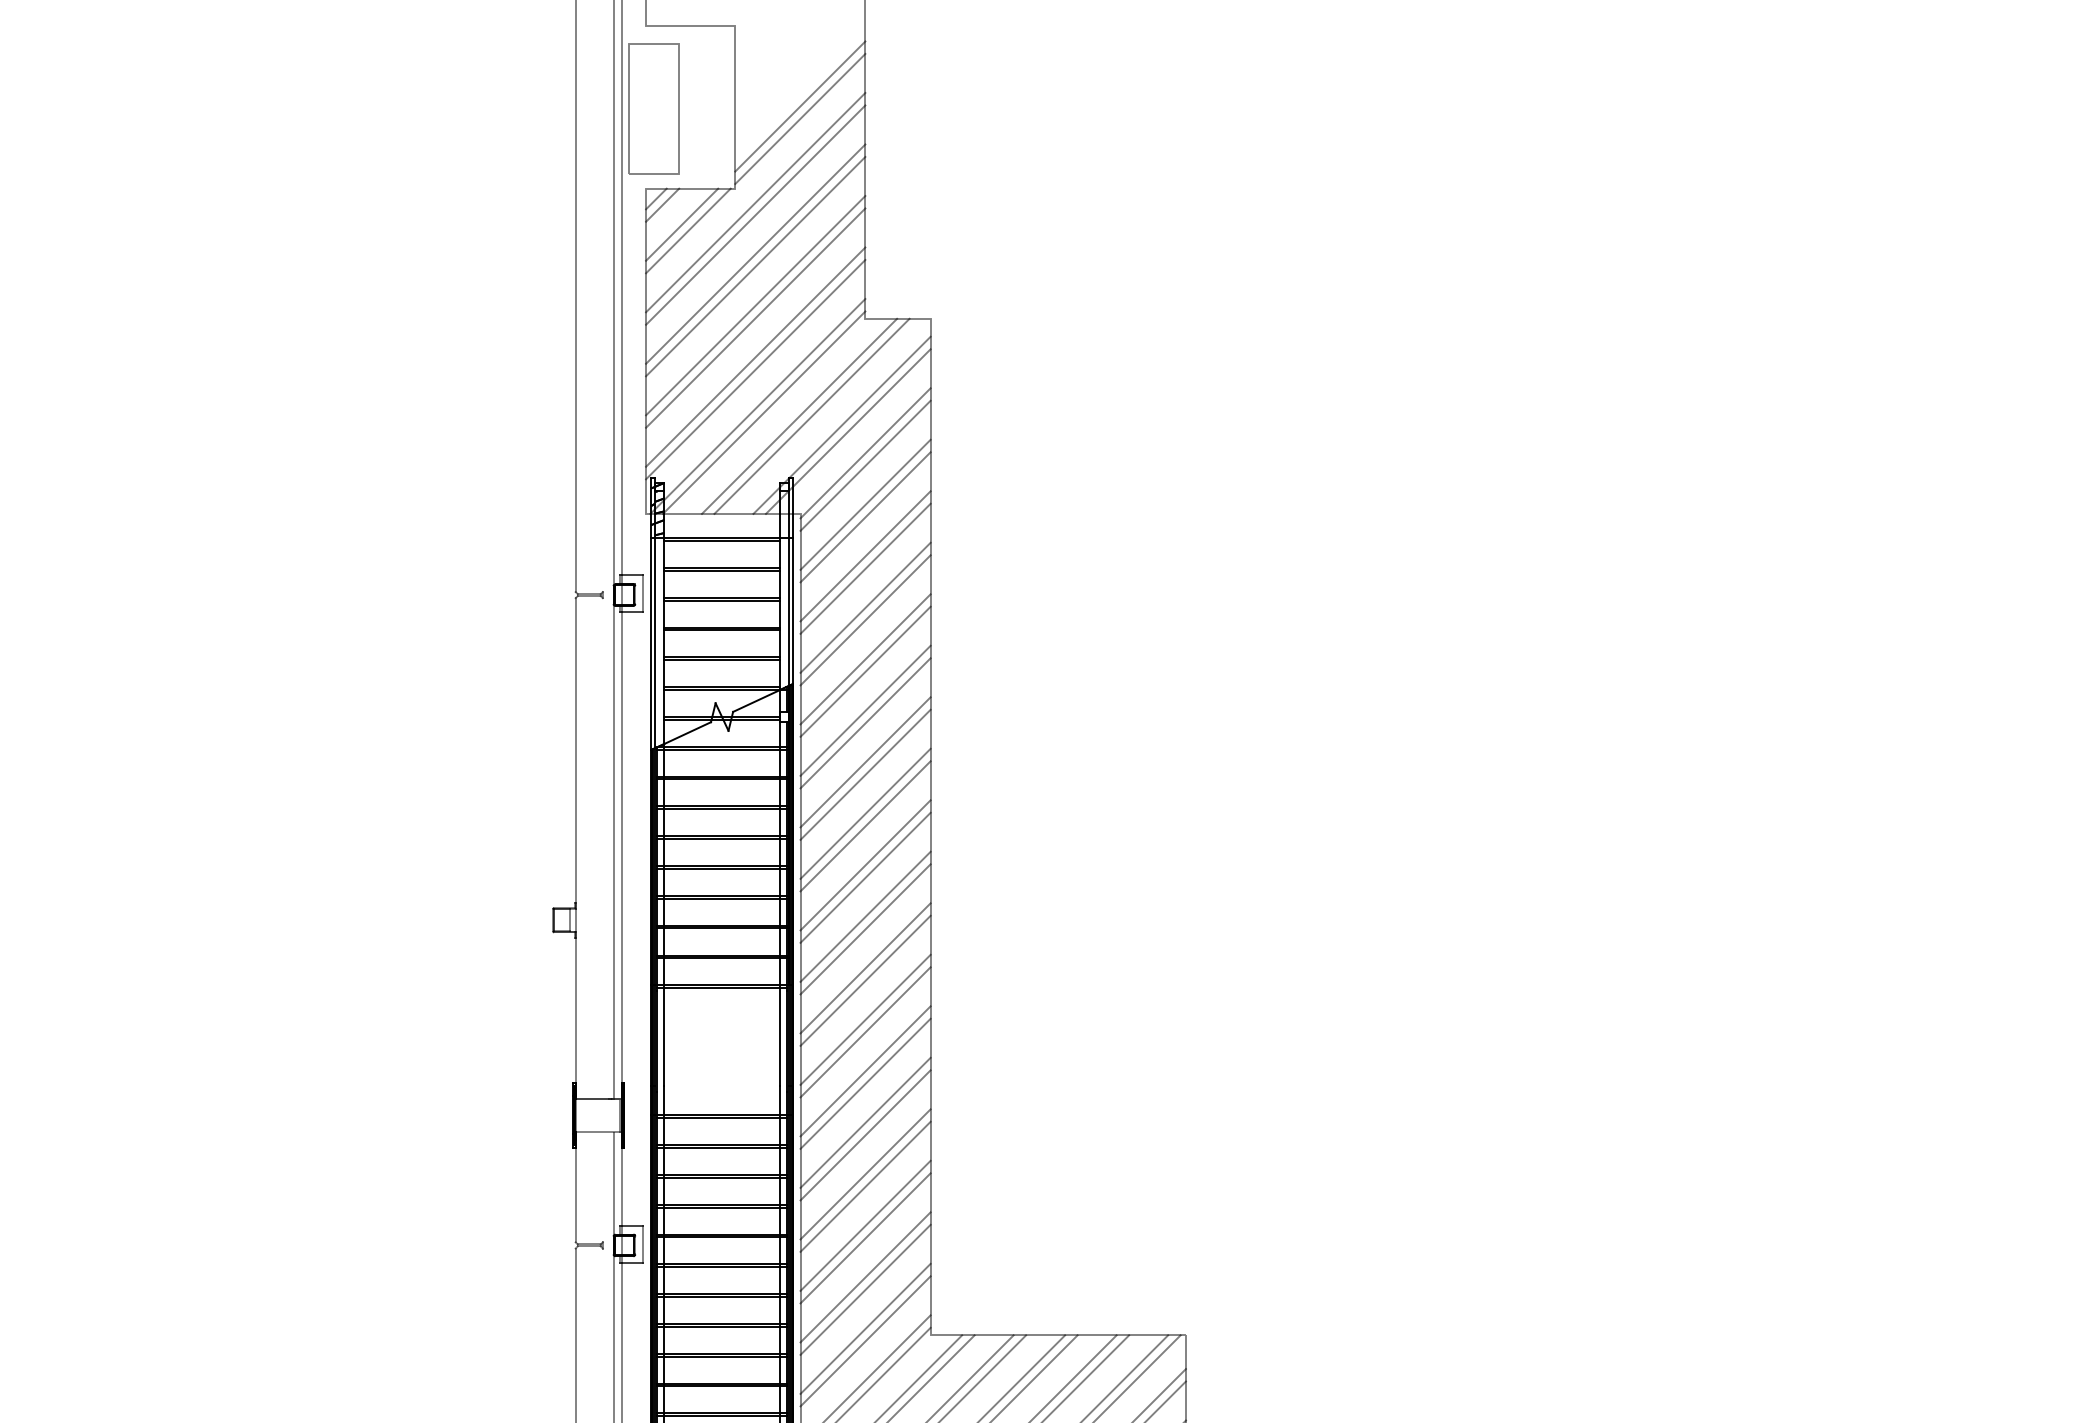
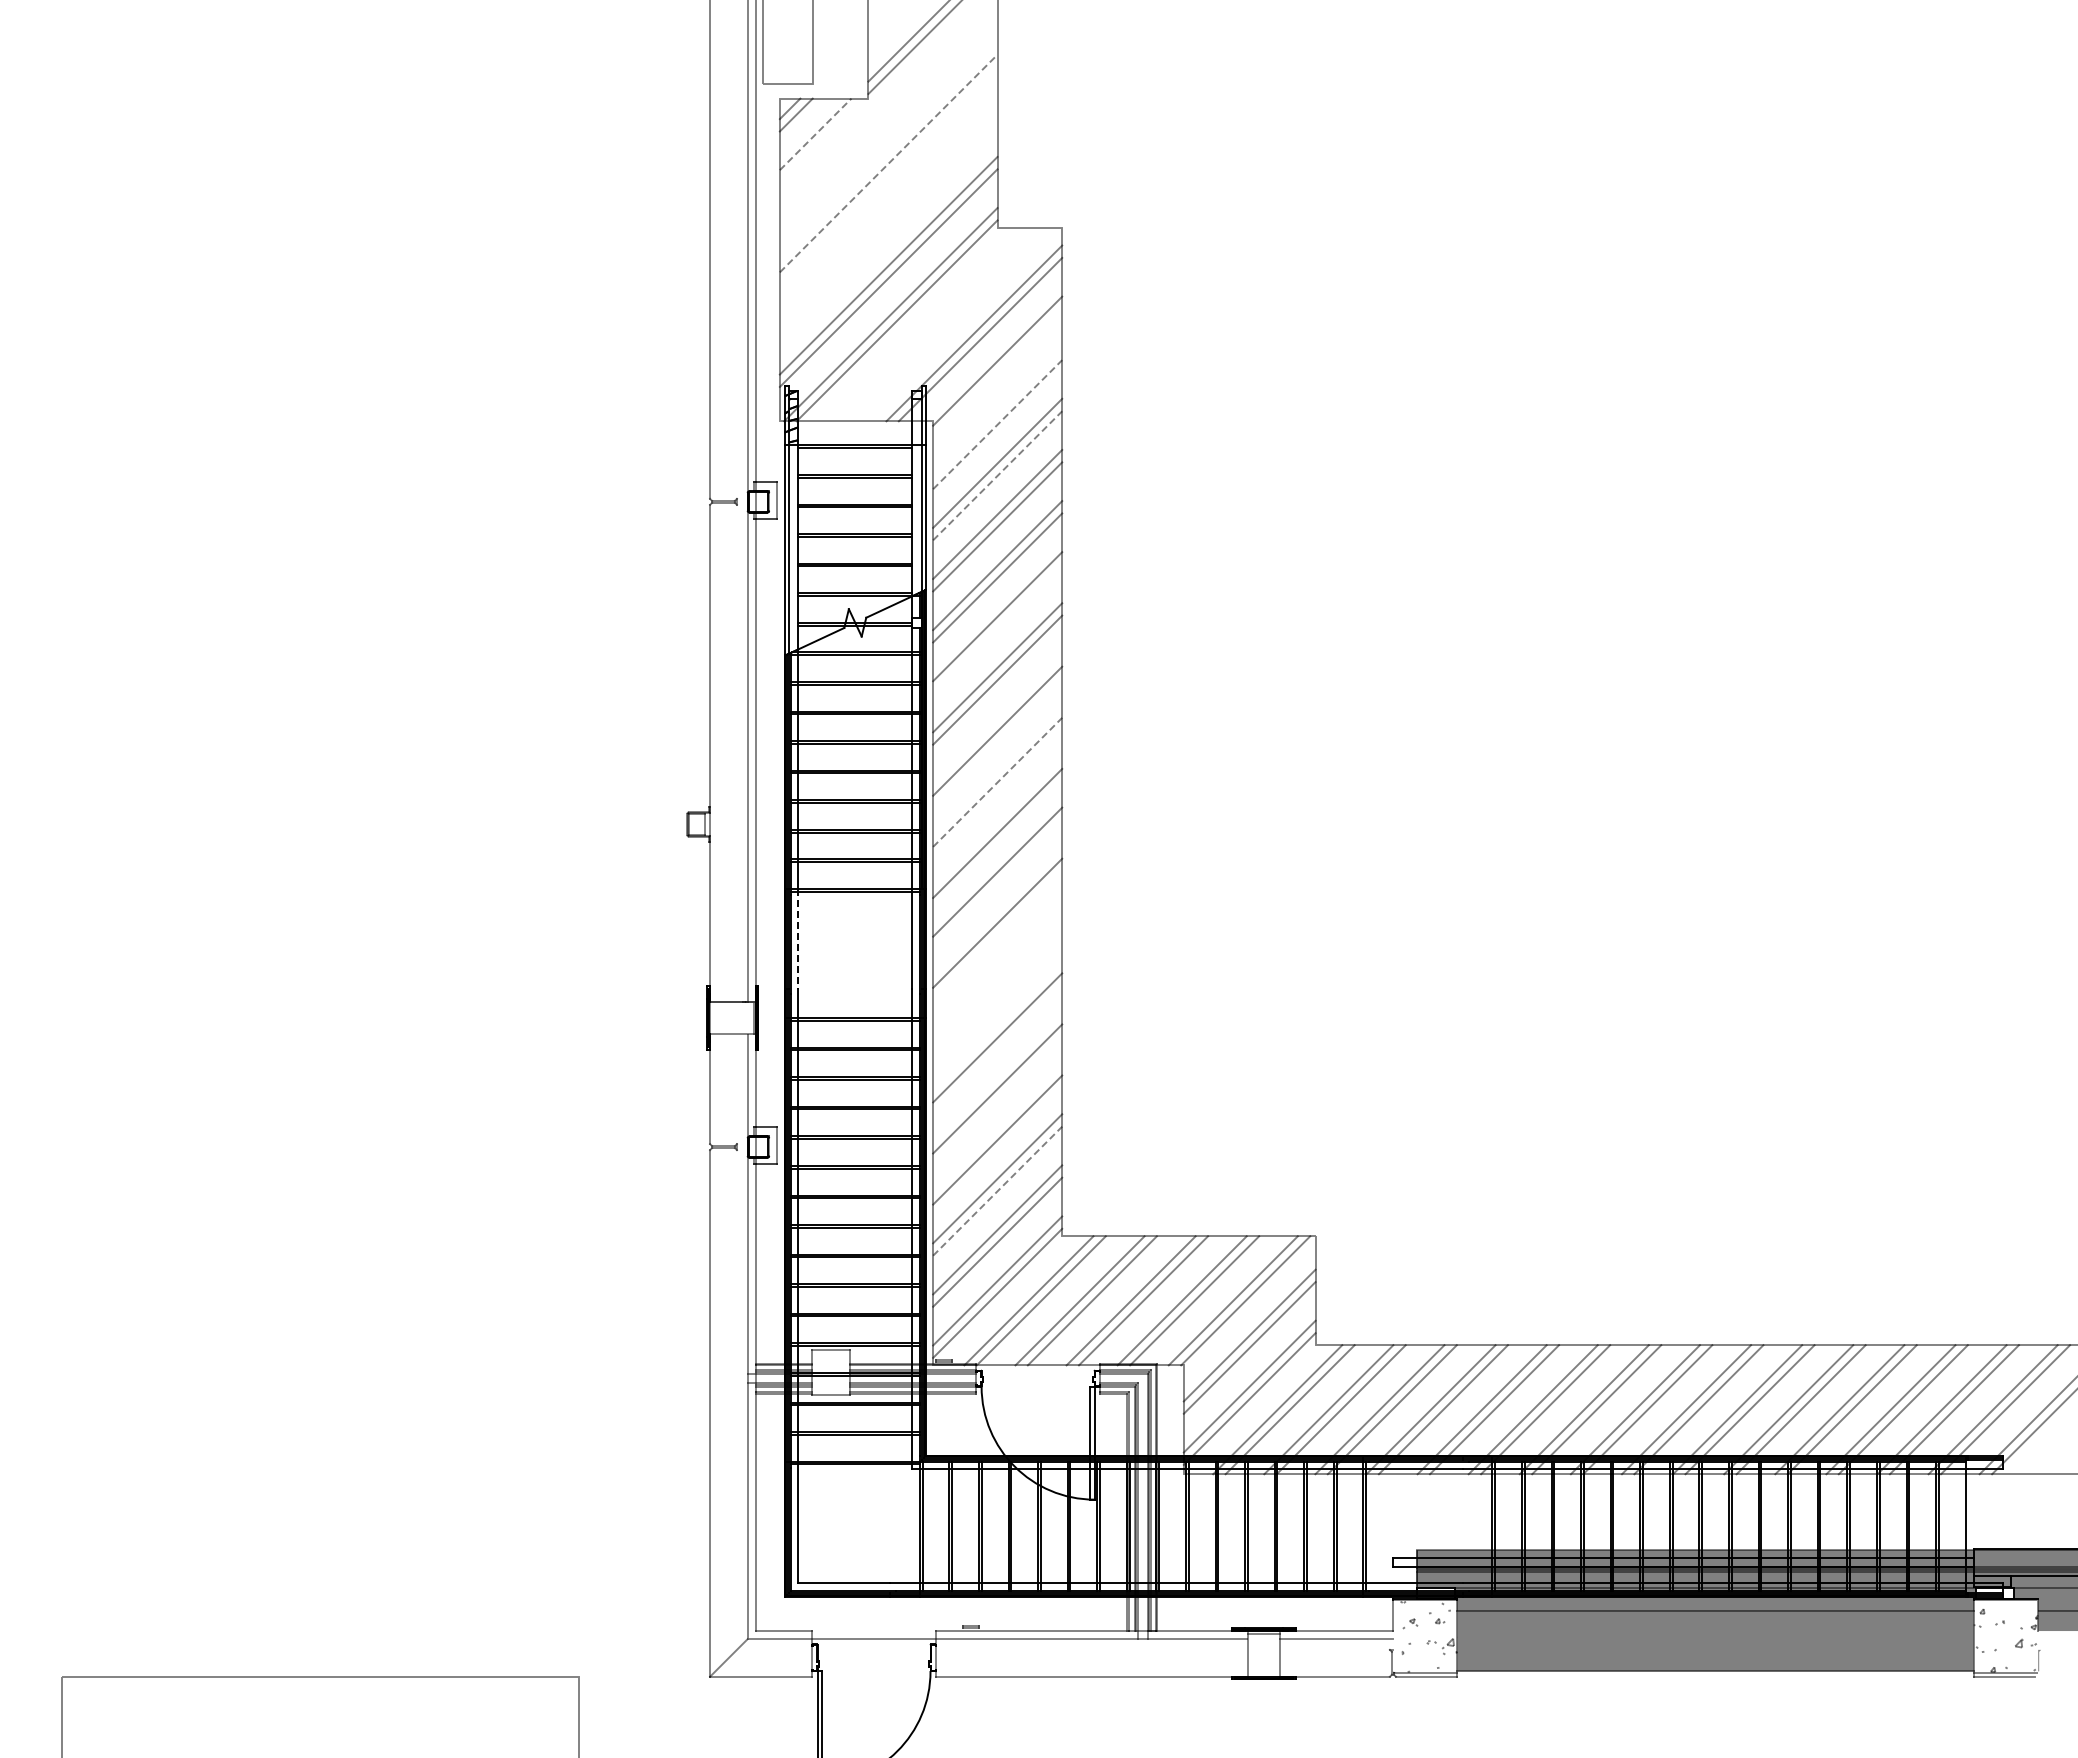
line: (755, 202) -> (888, 112), removed
line: (755, 214) -> (888, 124), removed
line: (681, 224) -> (815, 134), solid -> dashed
line: (688, 230) -> (821, 140), removed
line: (755, 254) -> (888, 163), solid -> dashed
line: (755, 266) -> (888, 175), removed
line: (755, 305) -> (888, 214), removed
line: (755, 317) -> (888, 226), removed
line: (798, 416) -> (931, 324), removed
line: (811, 416) -> (944, 324), removed
line: (865, 465) -> (997, 373), removed
line: (865, 504) -> (997, 411), removed
line: (866, 517) -> (998, 424), solid -> dashed
line: (866, 568) -> (998, 475), solid -> dashed
line: (865, 722) -> (997, 628), removed
line: (865, 813) -> (997, 718), removed
line: (865, 864) -> (997, 769), removed
line: (866, 877) -> (998, 782), solid -> dashed
line: (865, 916) -> (997, 820), removed
line: (865, 980) -> (997, 884), removed
line: (865, 1032) -> (997, 935), removed
line: (664, 1035) -> (798, 938), solid -> dashed
line: (865, 1070) -> (997, 973), removed
line: (865, 1083) -> (997, 986), removed
line: (865, 1122) -> (997, 1025), removed
line: (865, 1174) -> (997, 1076), removed
line: (865, 1225) -> (997, 1127), removed
line: (866, 1289) -> (998, 1190), solid -> dashed

